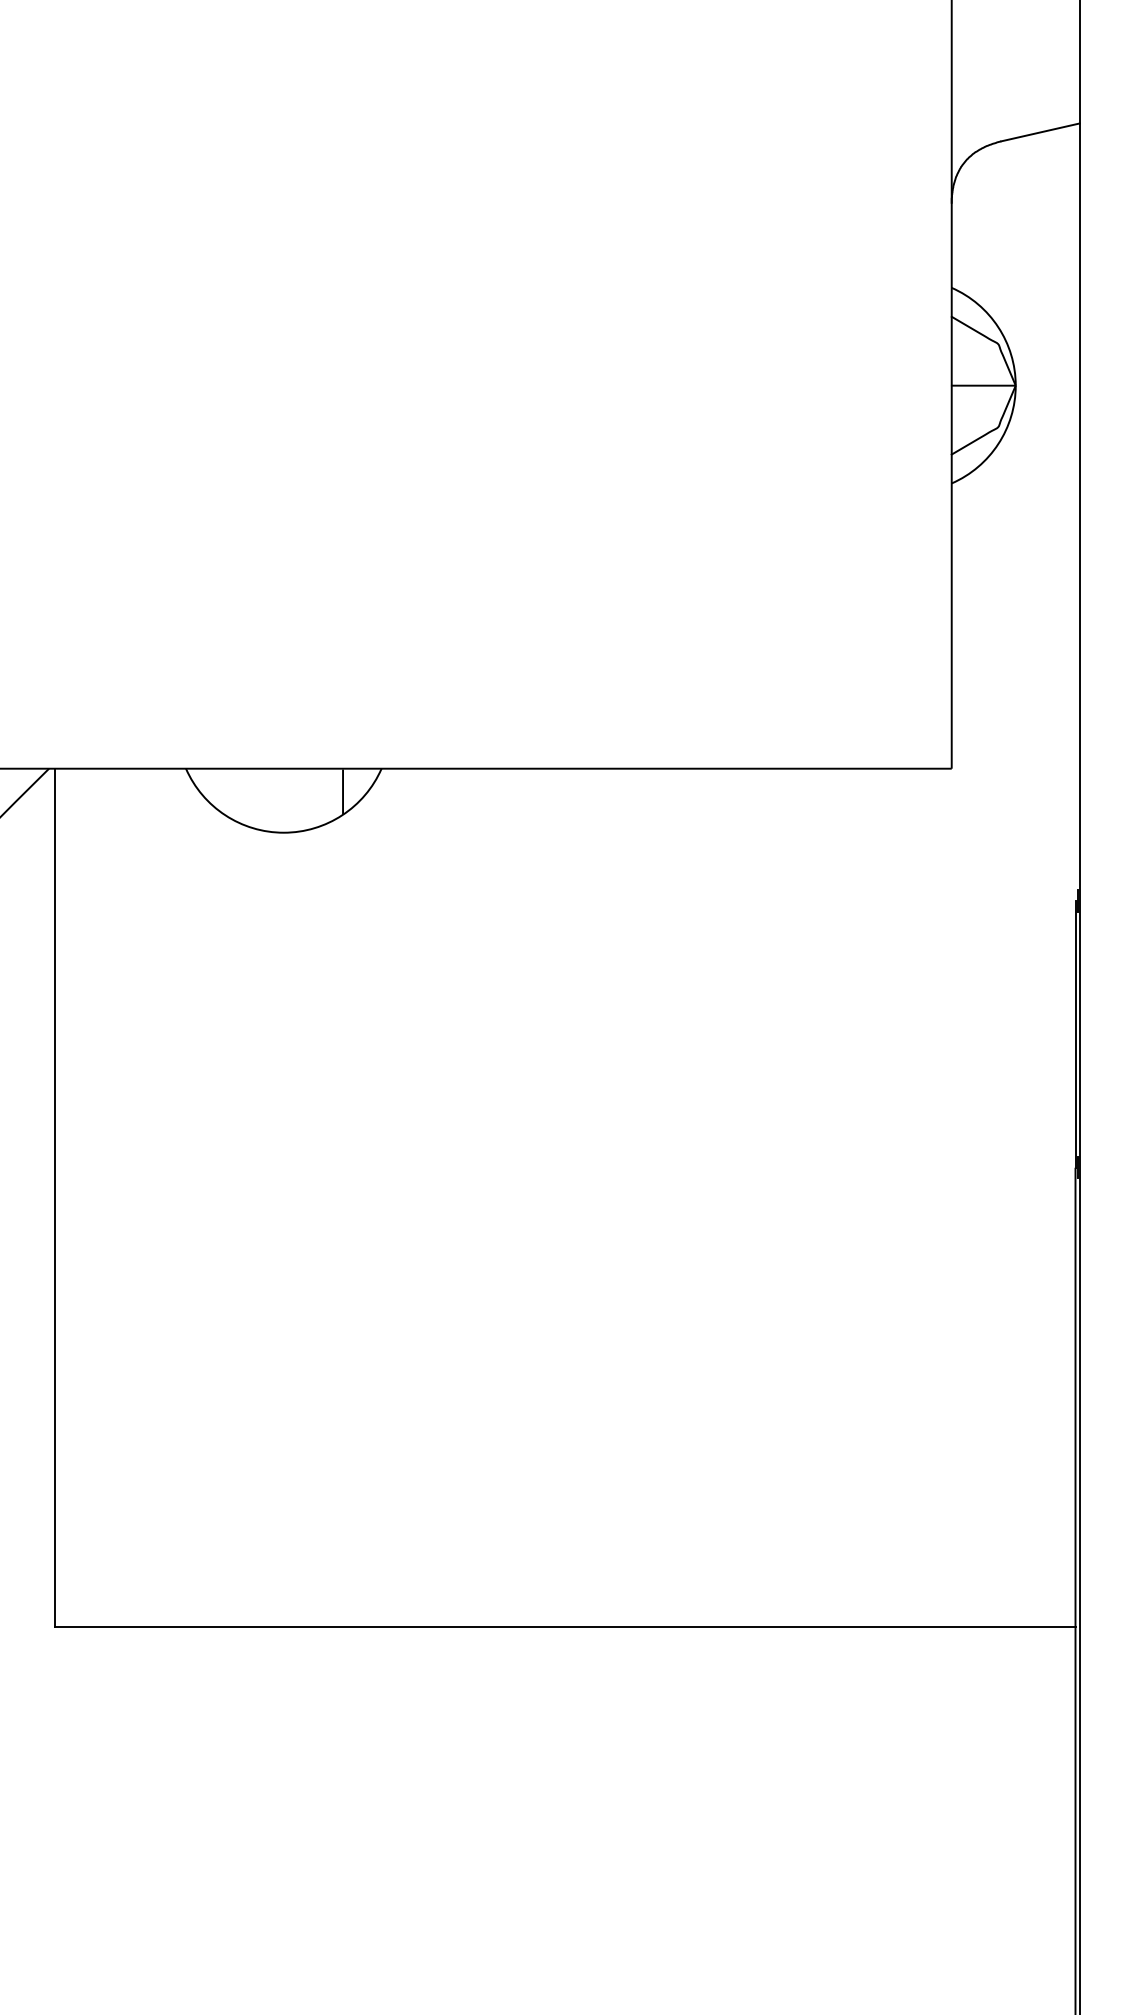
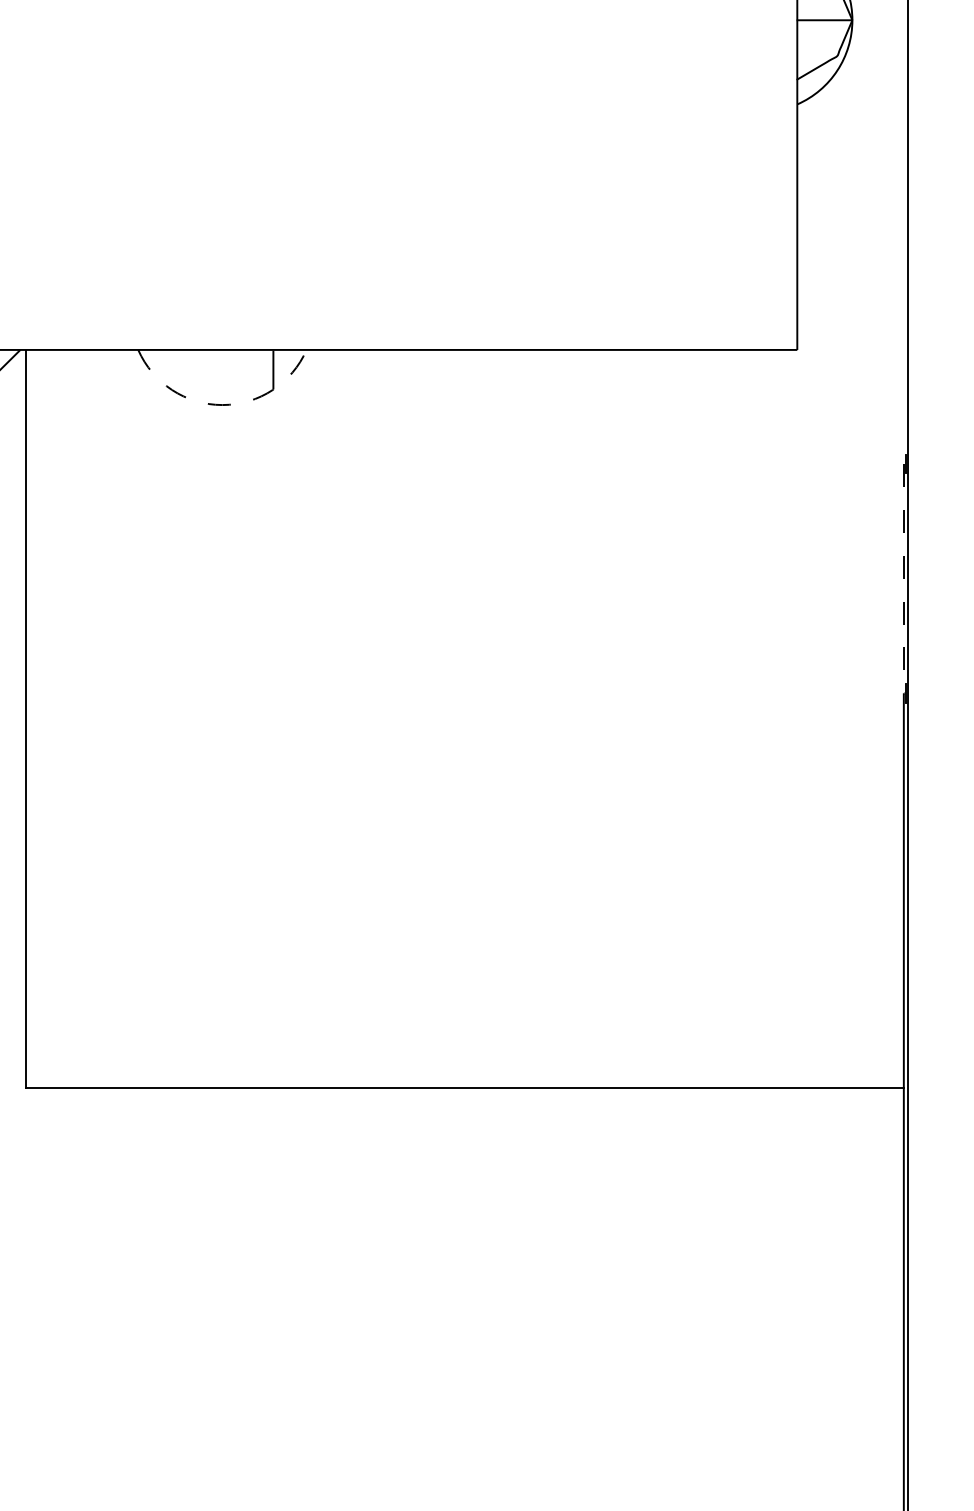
arc: (283, 832) -> (222, 404), solid -> dashed
line: (1075, 1034) -> (903, 578), solid -> dashed

